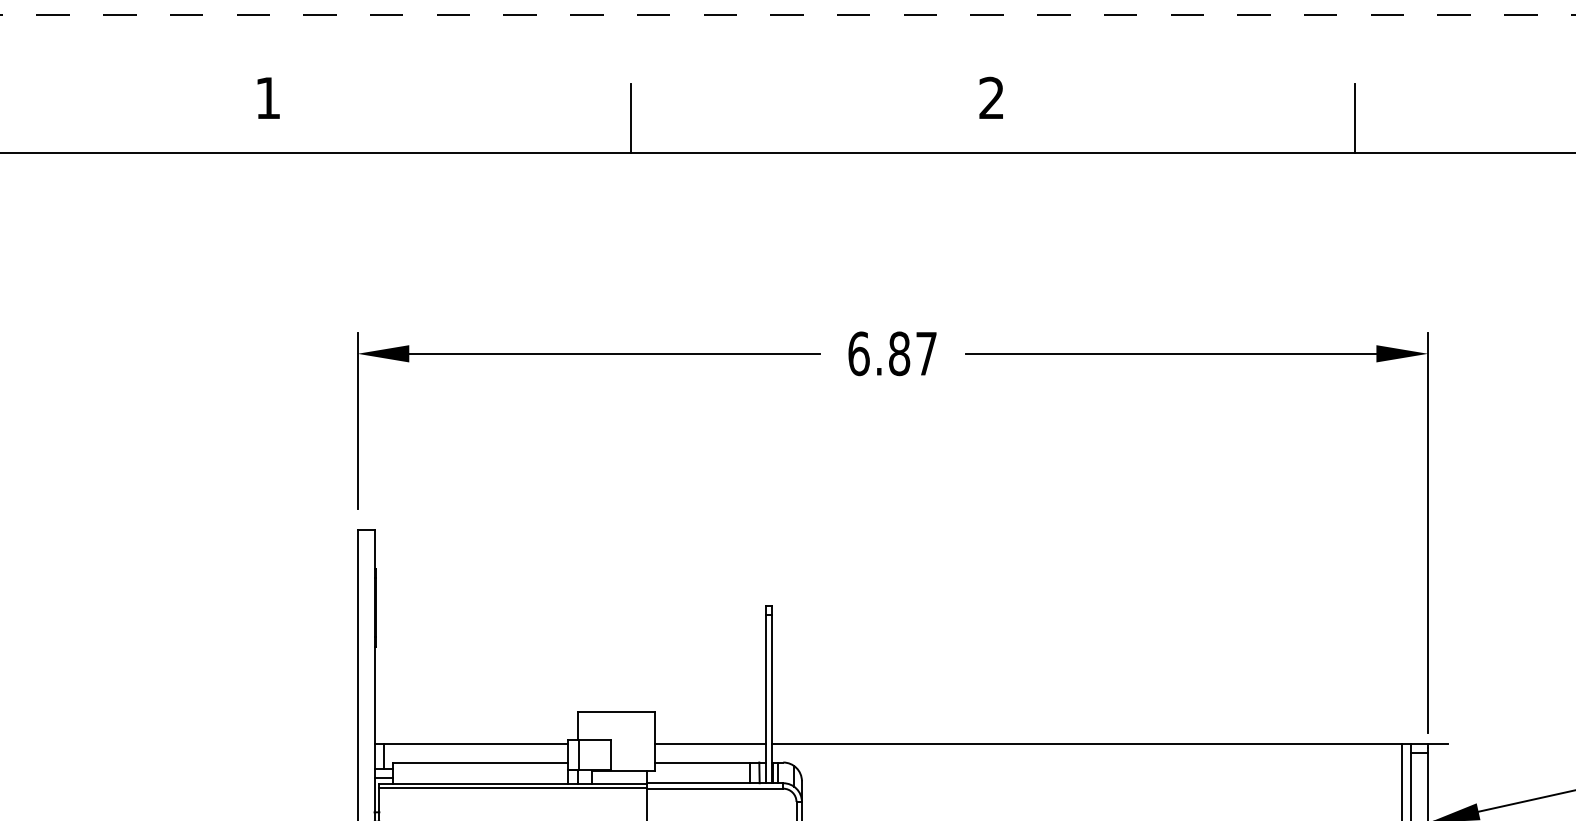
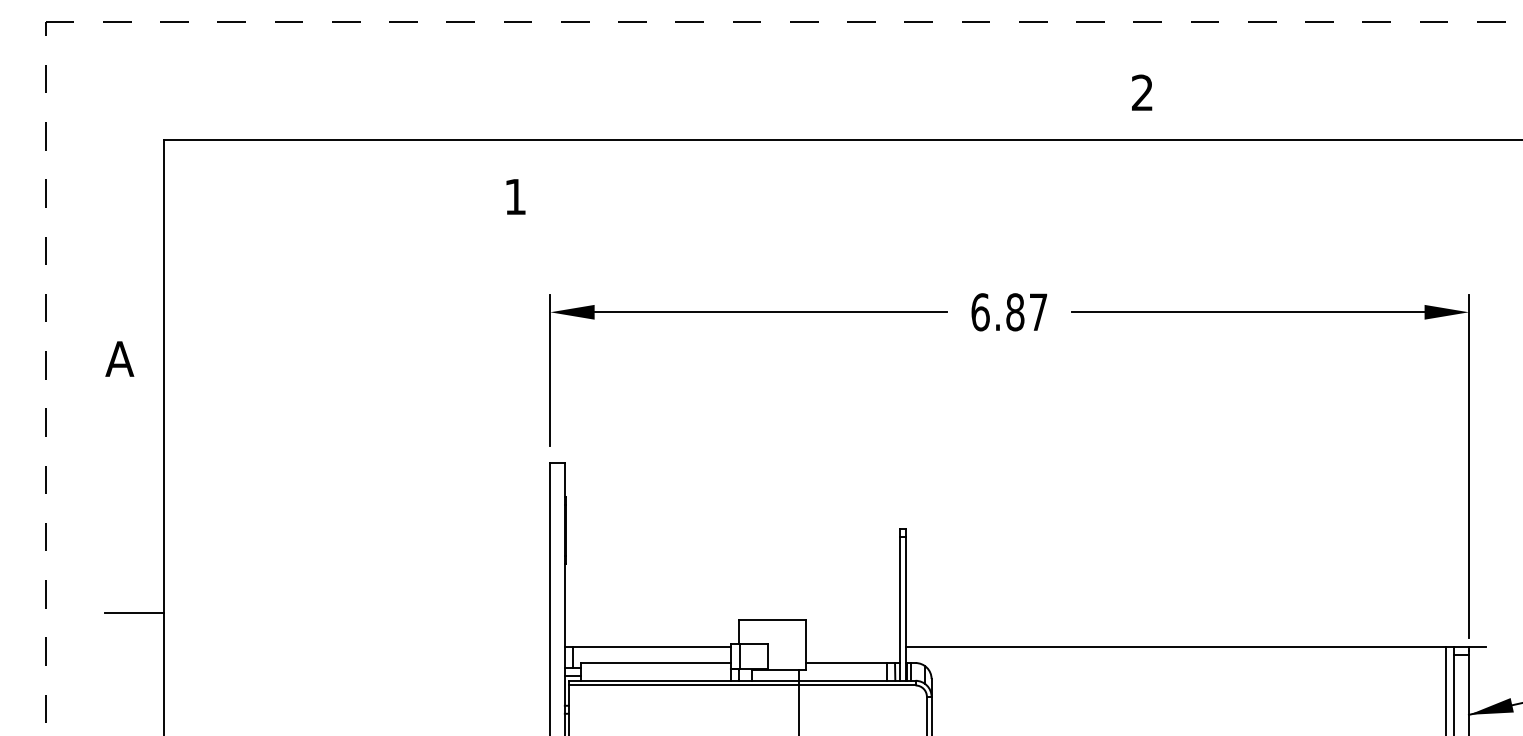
text: (268, 97) -> (515, 196), moved
text: (991, 97) -> (1142, 92), moved
line: (630, 118) -> (784, 110), removed
line: (1355, 118) -> (1406, 110), removed
line: (709, 744) -> (852, 647), removed

